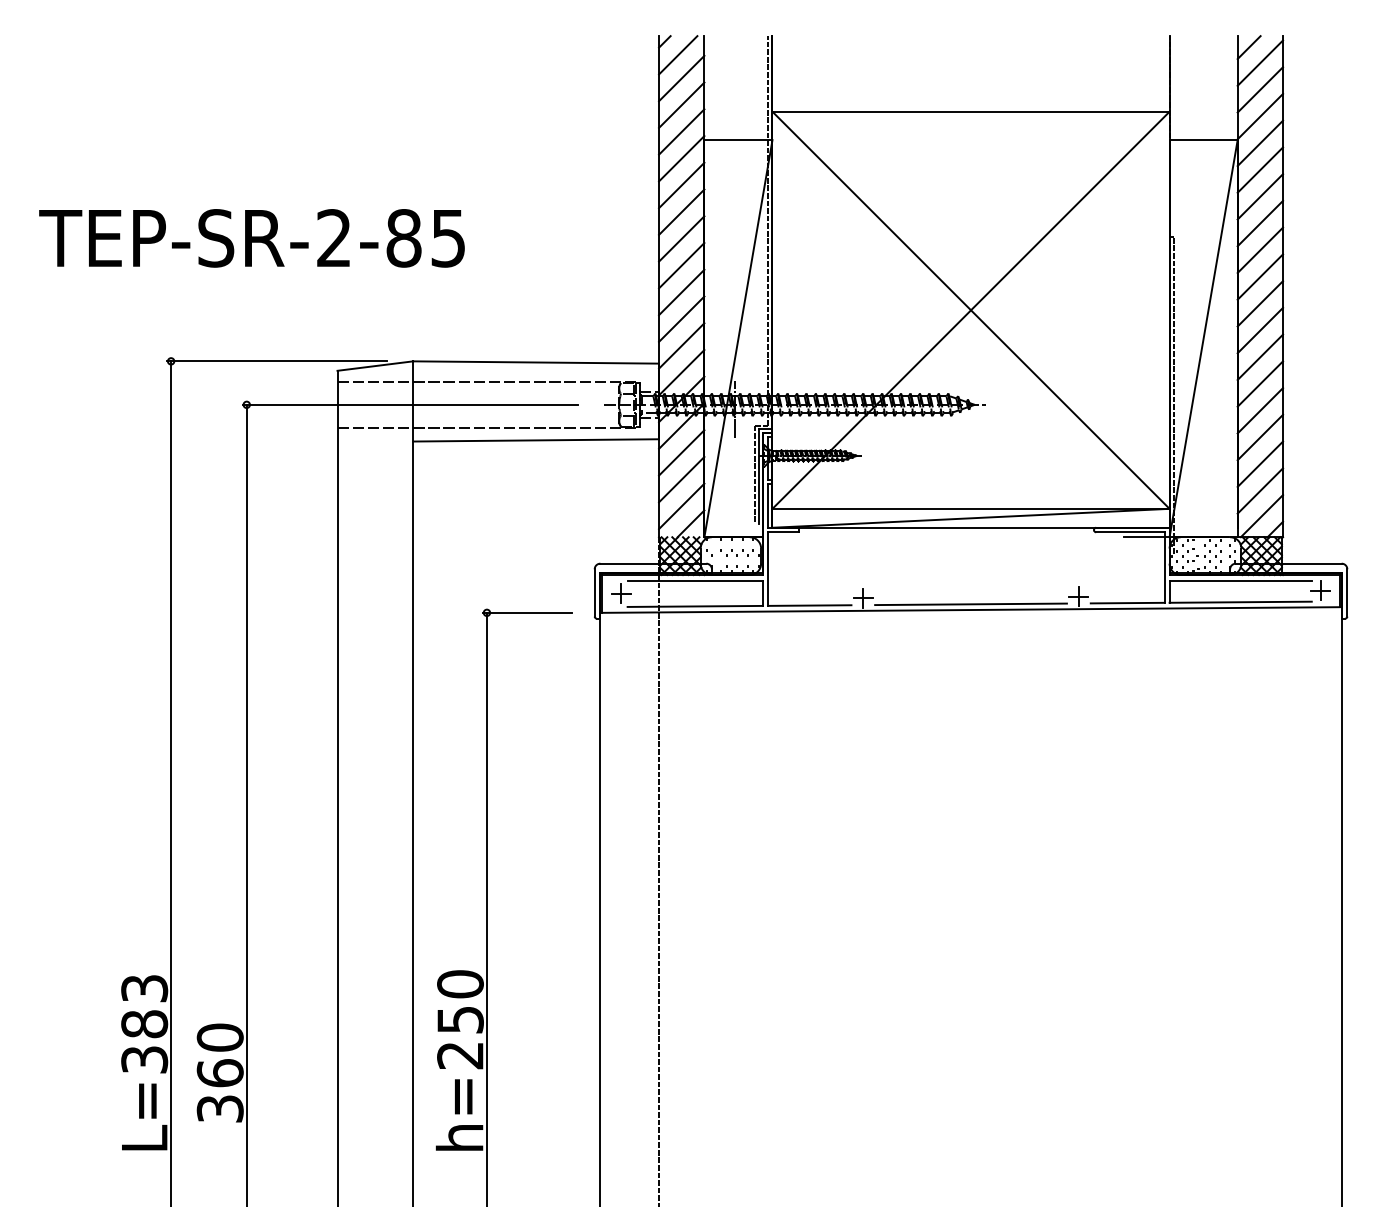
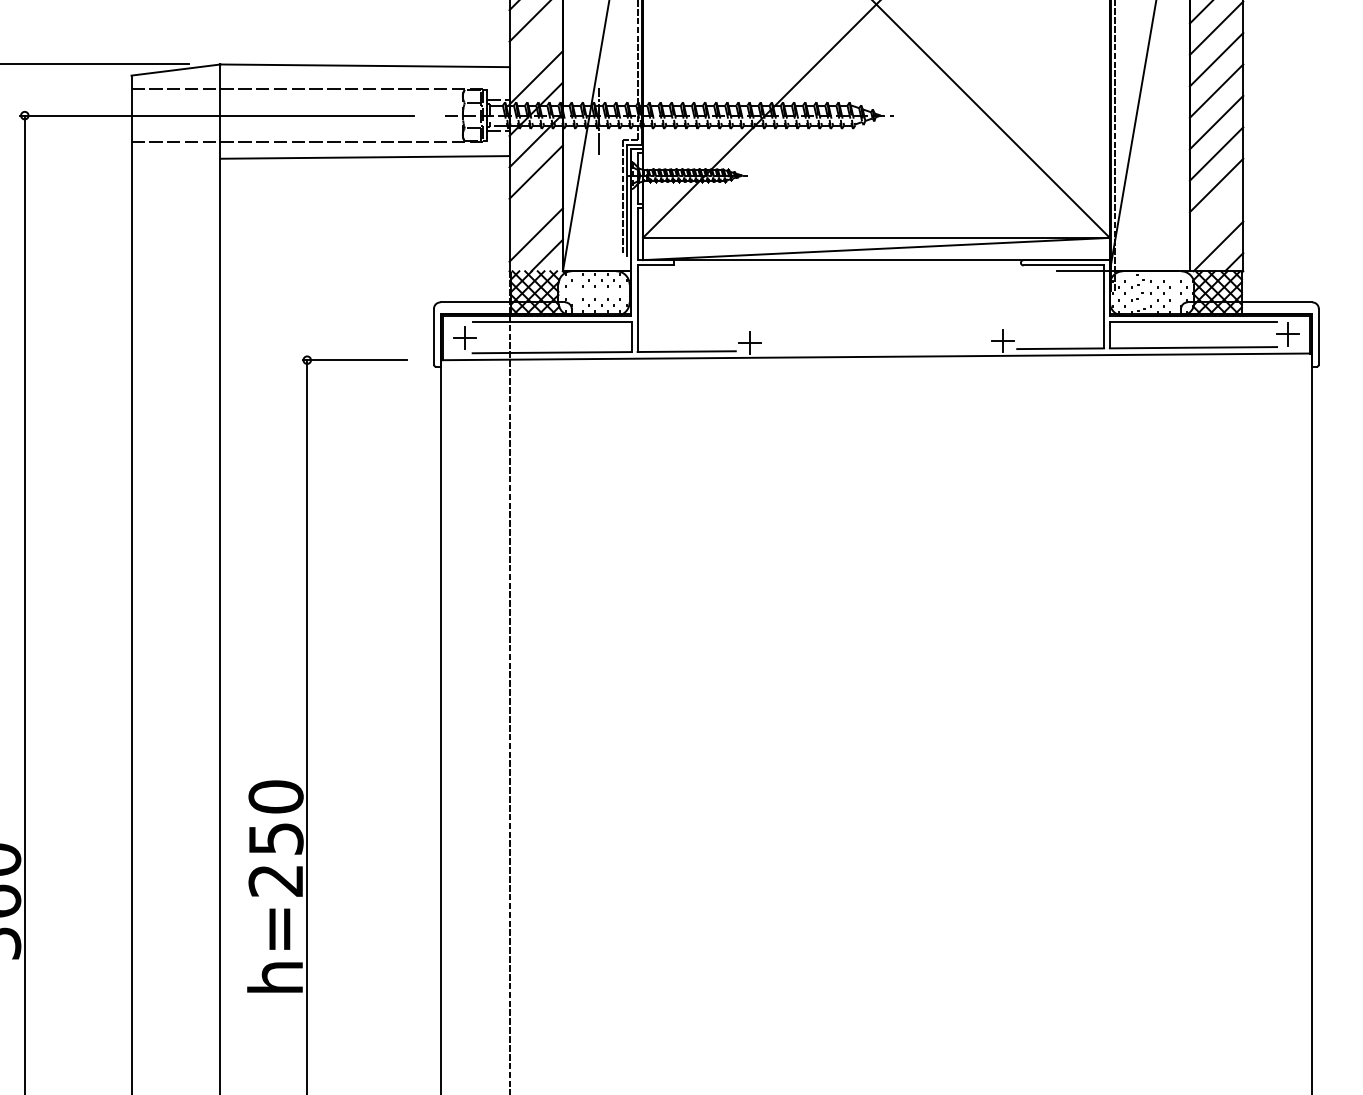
line: (681, 345) -> (535, 45), removed
line: (681, 479) -> (535, 203), removed
line: (1260, 490) -> (1216, 216), removed
line: (970, 604) -> (875, 350), removed

